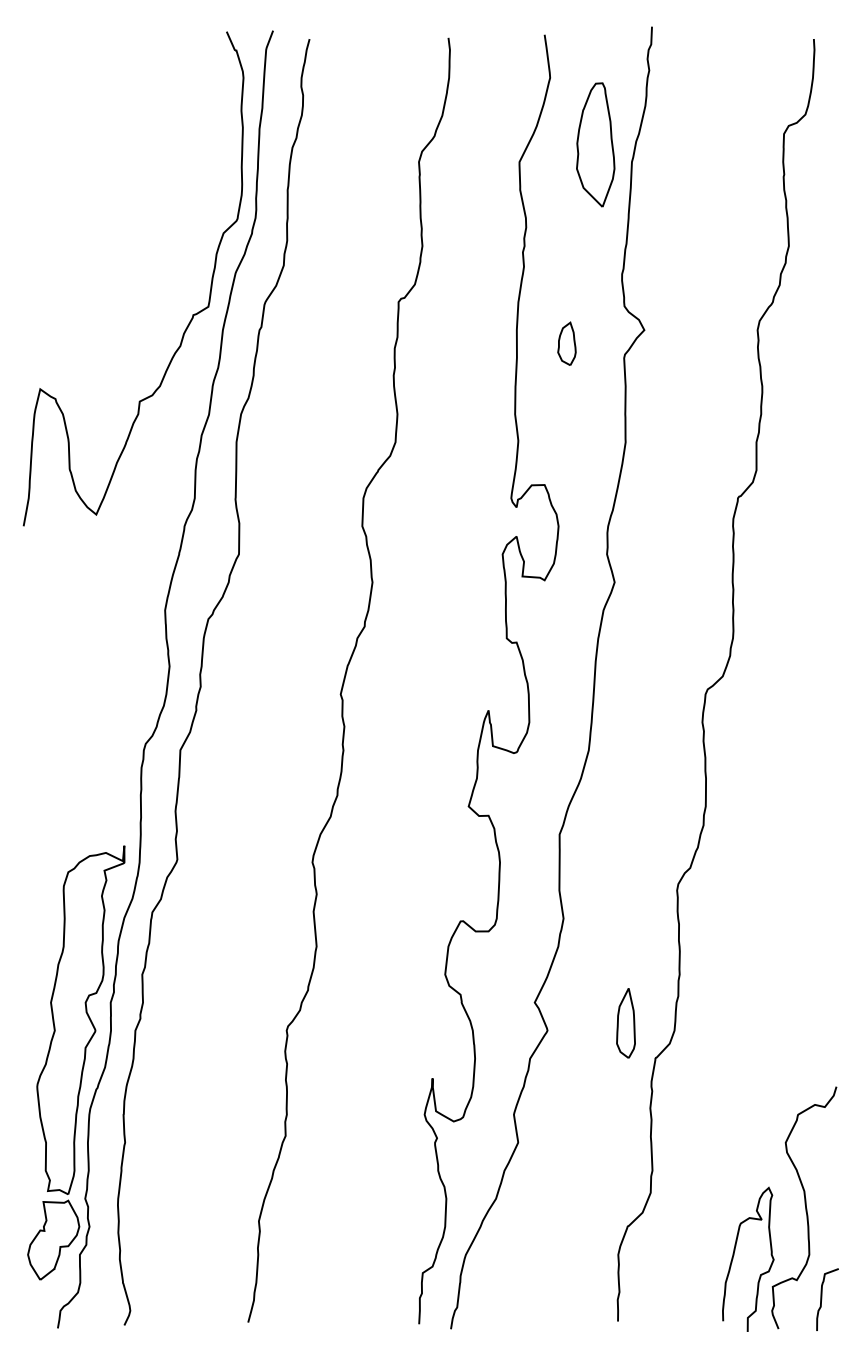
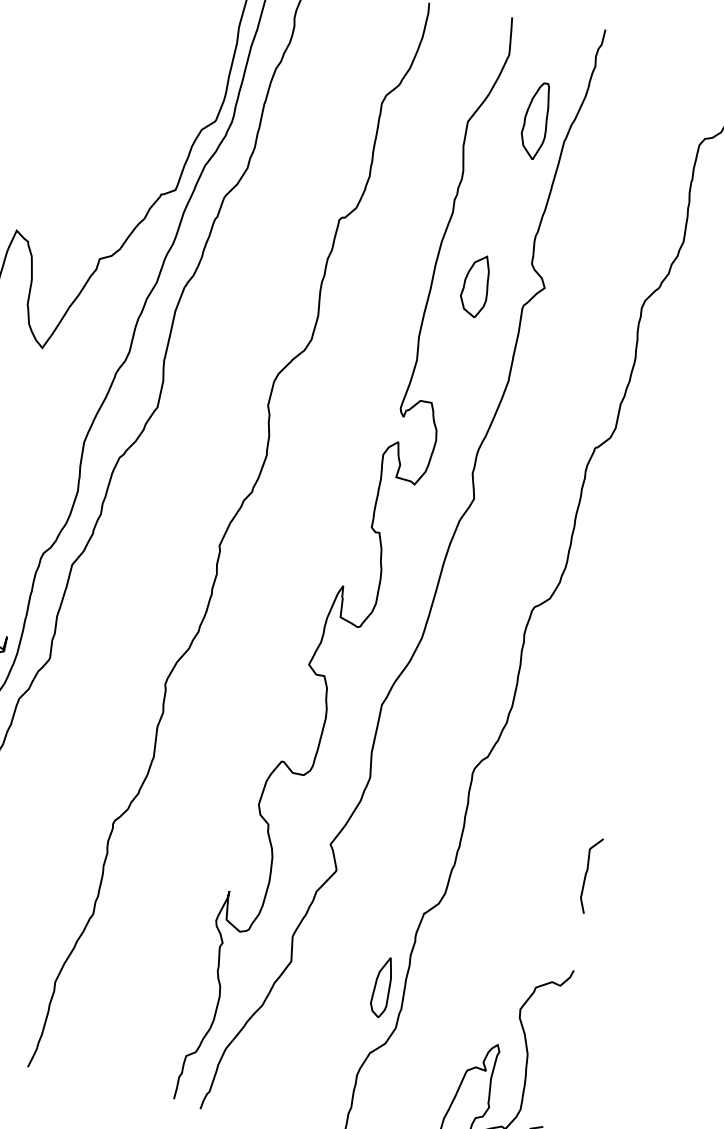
part: (595, 144) -> (536, 120), size x0.71
part: (566, 343) -> (475, 285), size x1.67
curve: (828, 976) -> (586, 874), added
part: (625, 1023) -> (381, 987), moved

